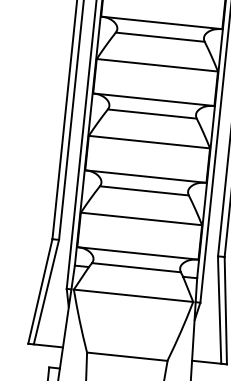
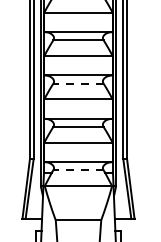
line: (150, 113) -> (77, 83), solid -> dashed
line: (134, 267) -> (77, 170), solid -> dashed

